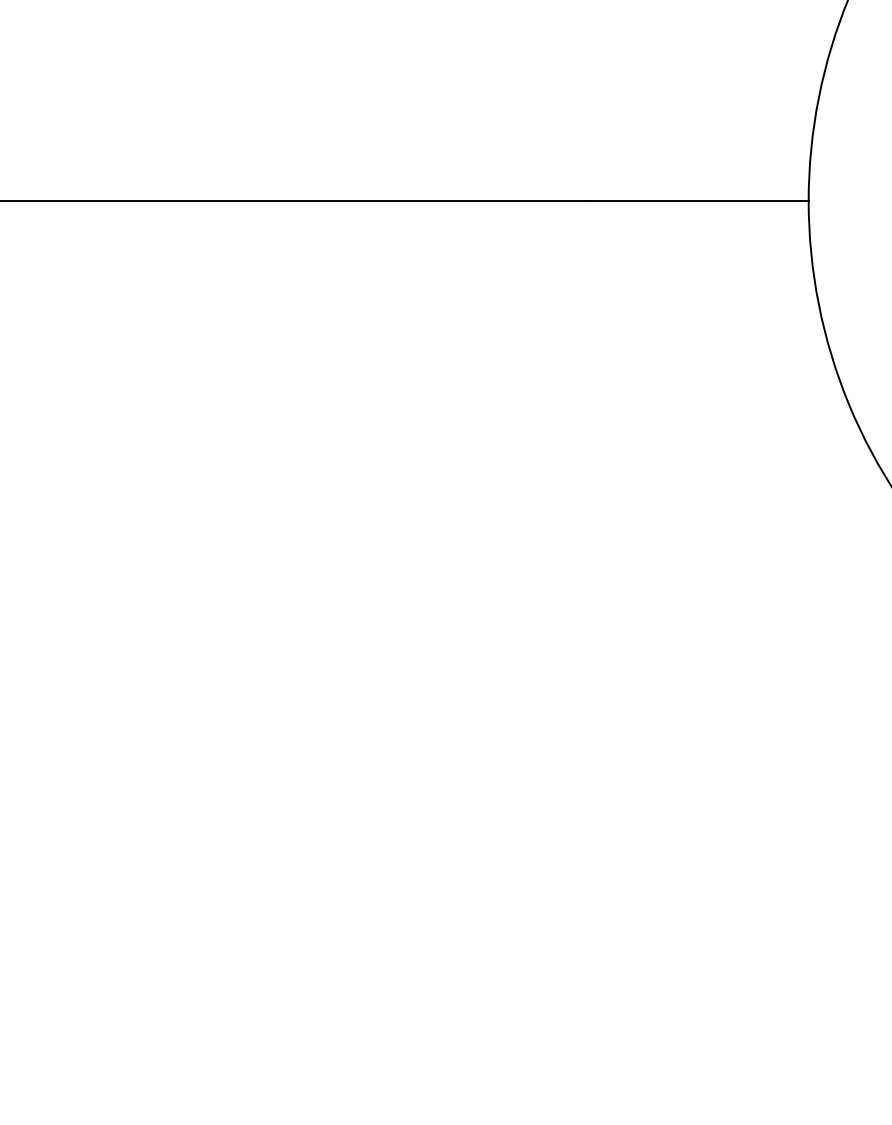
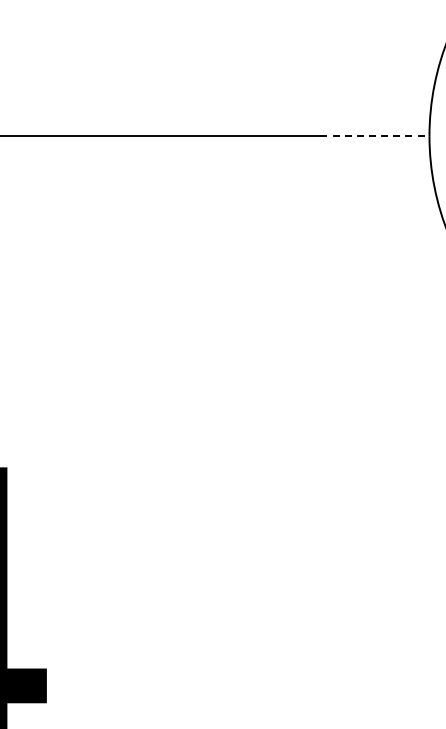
line: (696, 201) -> (374, 136), solid -> dashed

